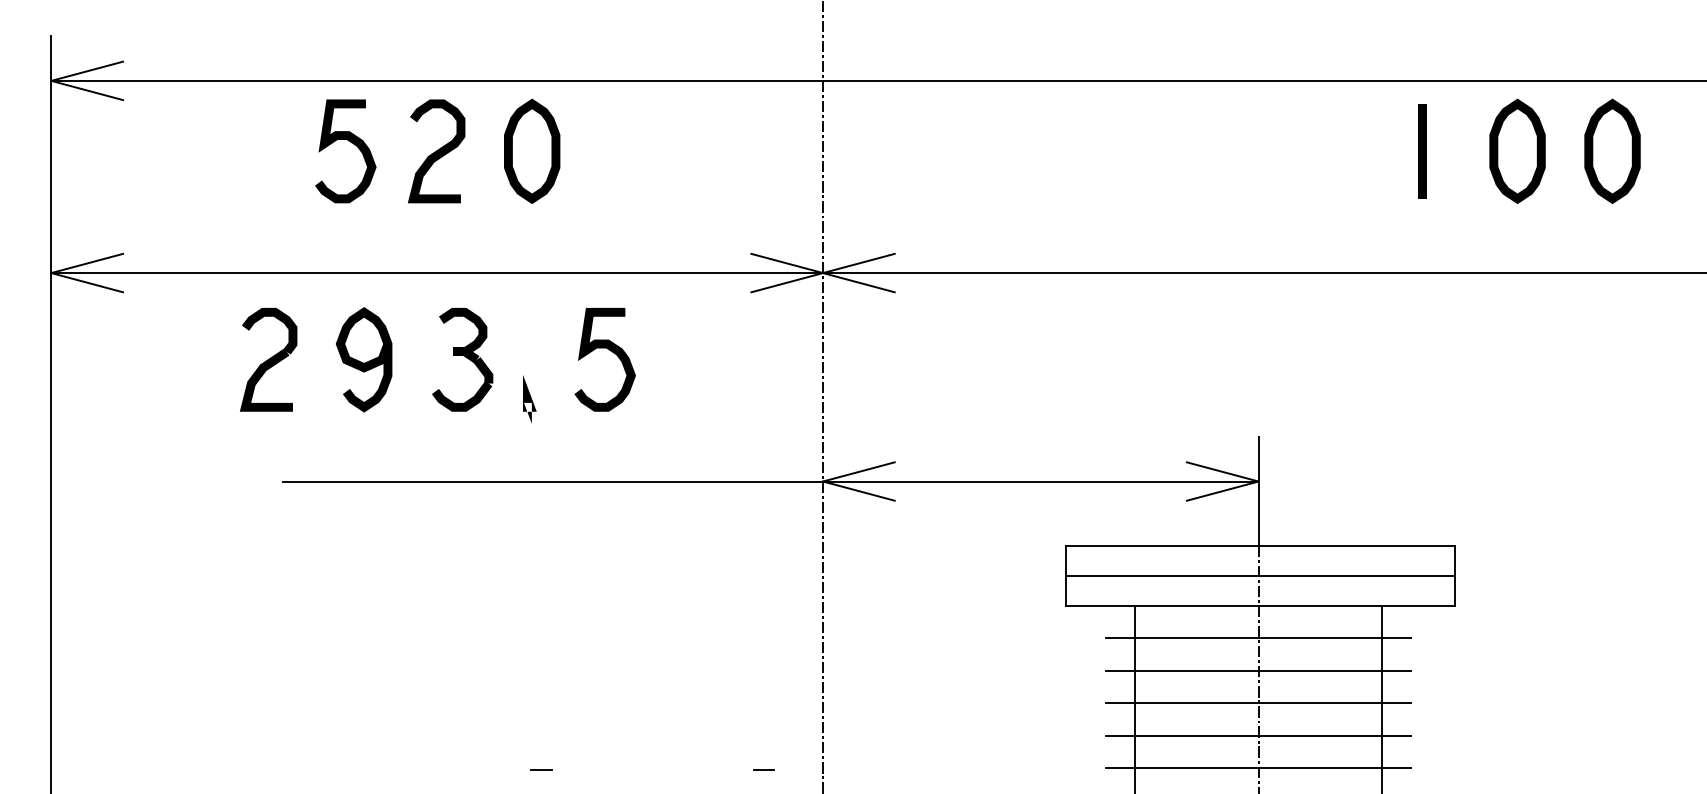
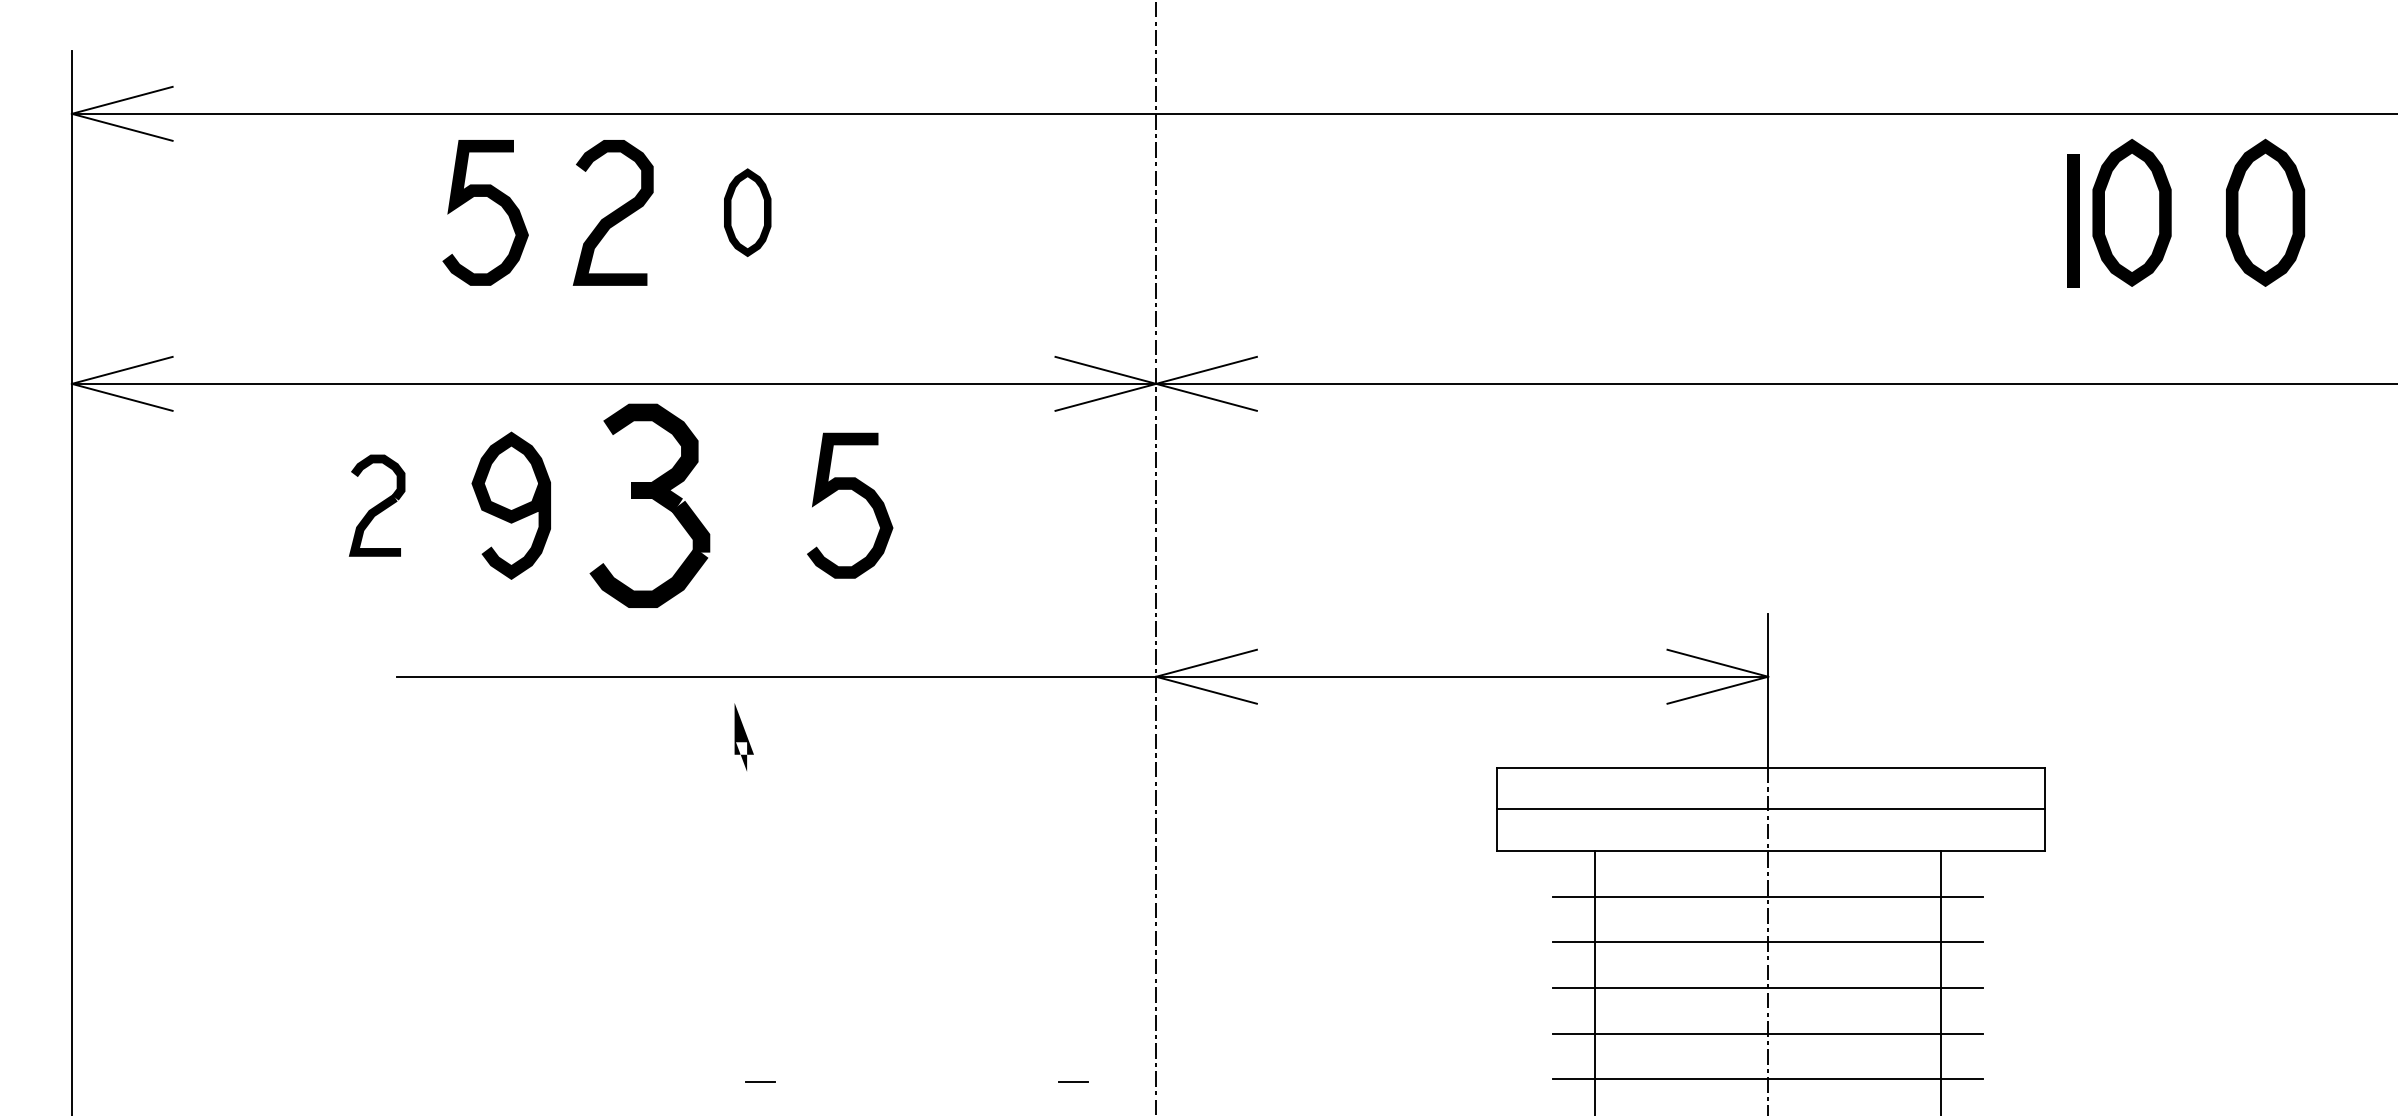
part: (532, 151) -> (747, 212), size x0.6
line: (1422, 151) -> (2073, 220), moved
part: (268, 359) -> (376, 505), size x0.7
part: (462, 359) -> (649, 505), size x1.4
part: (529, 398) -> (743, 736), moved

